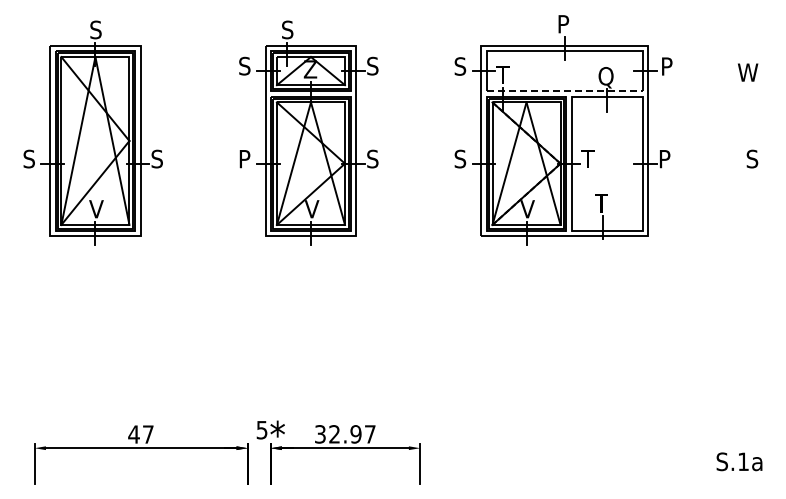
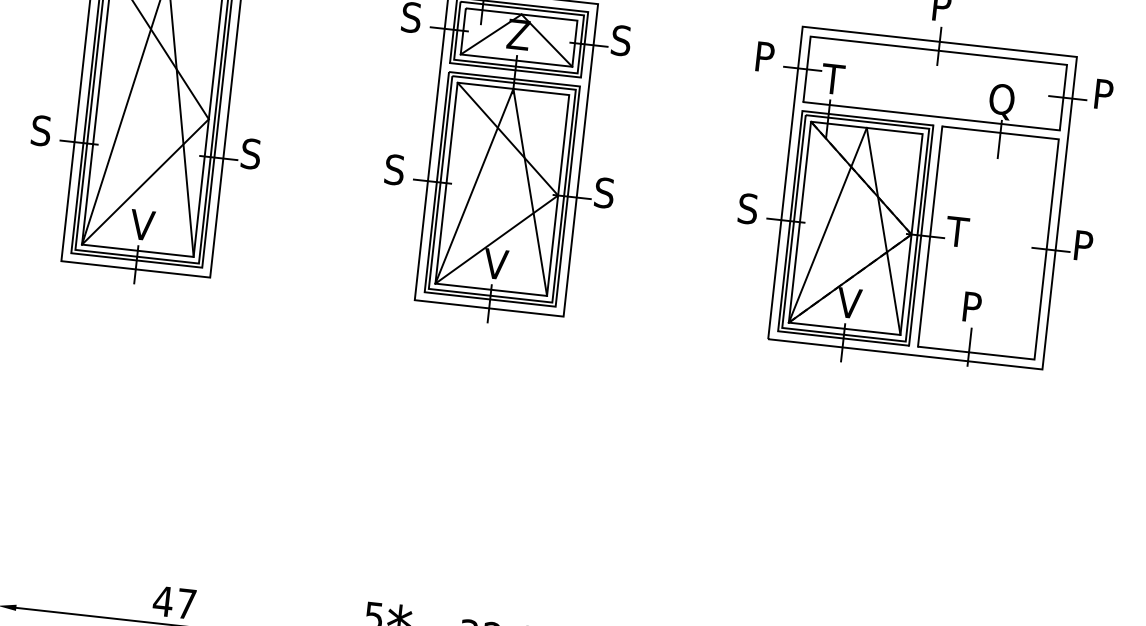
text: (460, 66) -> (765, 57), S -> P
line: (565, 91) -> (932, 117), dashed -> solid
text: (244, 158) -> (394, 168), P -> S
text: (601, 203) -> (971, 307), T -> P

